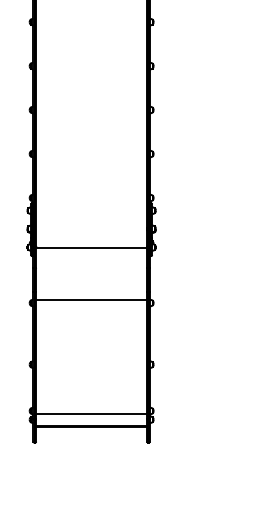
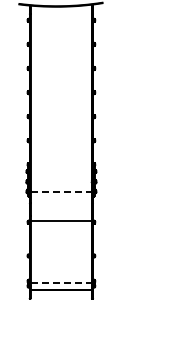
line: (91, 248) -> (61, 192), solid -> dashed
line: (91, 413) -> (61, 282), solid -> dashed

